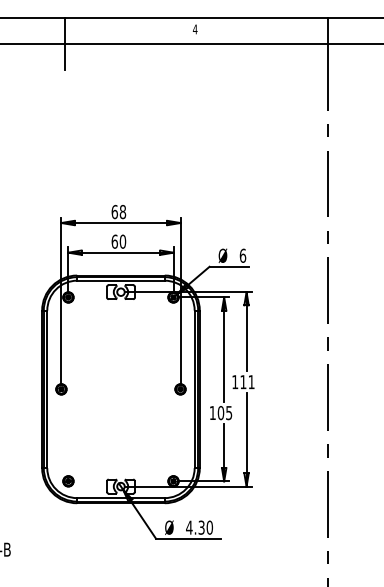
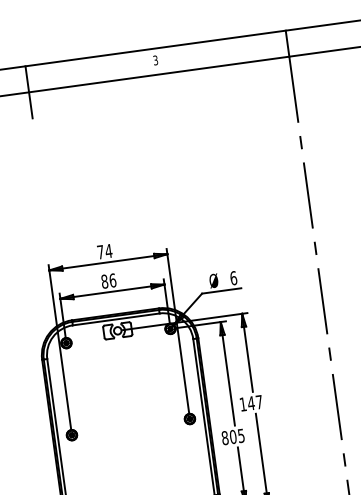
text: (194, 29) -> (154, 60), 4 -> 3
text: (118, 211) -> (104, 251), 68 -> 74
text: (118, 241) -> (108, 280), 60 -> 86
text: (247, 382) -> (255, 403), 111 -> 147
text: (212, 413) -> (224, 438), 105 -> 805

